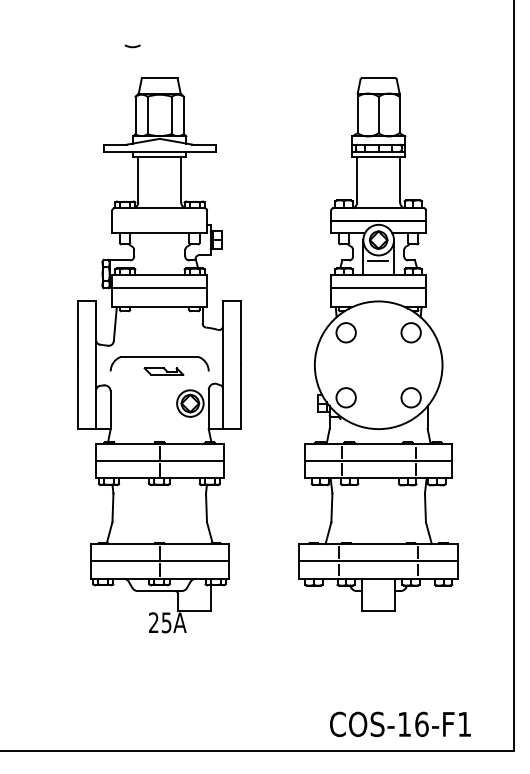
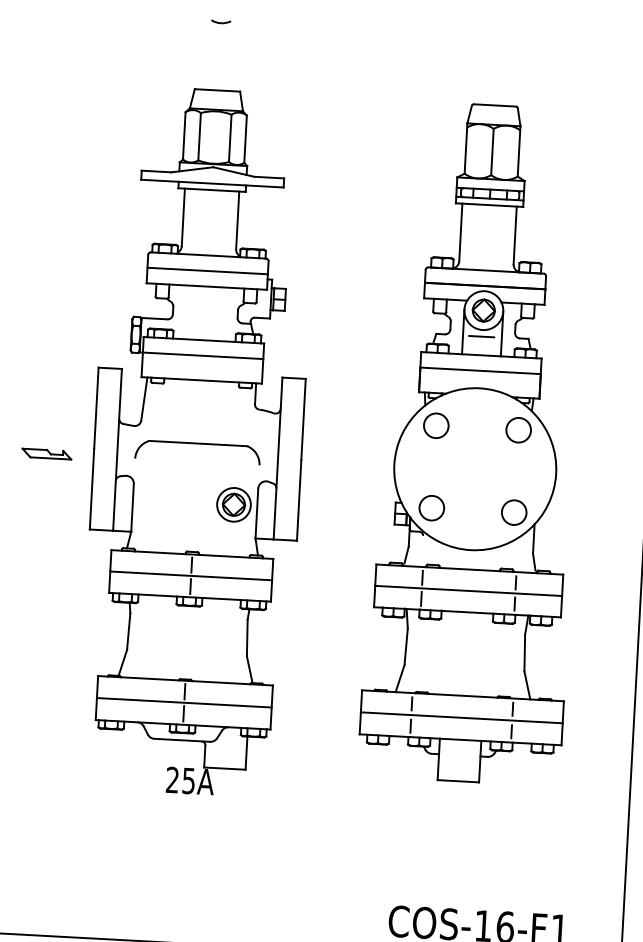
arc: (132, 46) -> (220, 22), moved
line: (159, 220) -> (207, 270), added
part: (163, 371) -> (46, 453), moved

